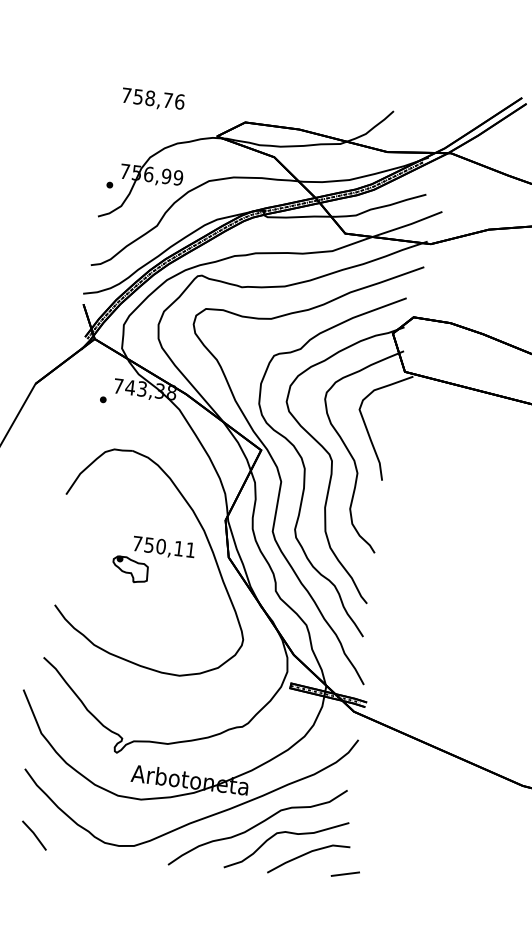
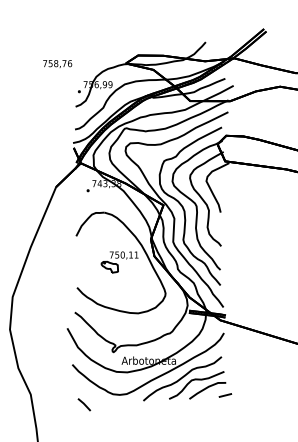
text: (153, 98) -> (57, 63), moved
line: (34, 835) -> (84, 404), moved

